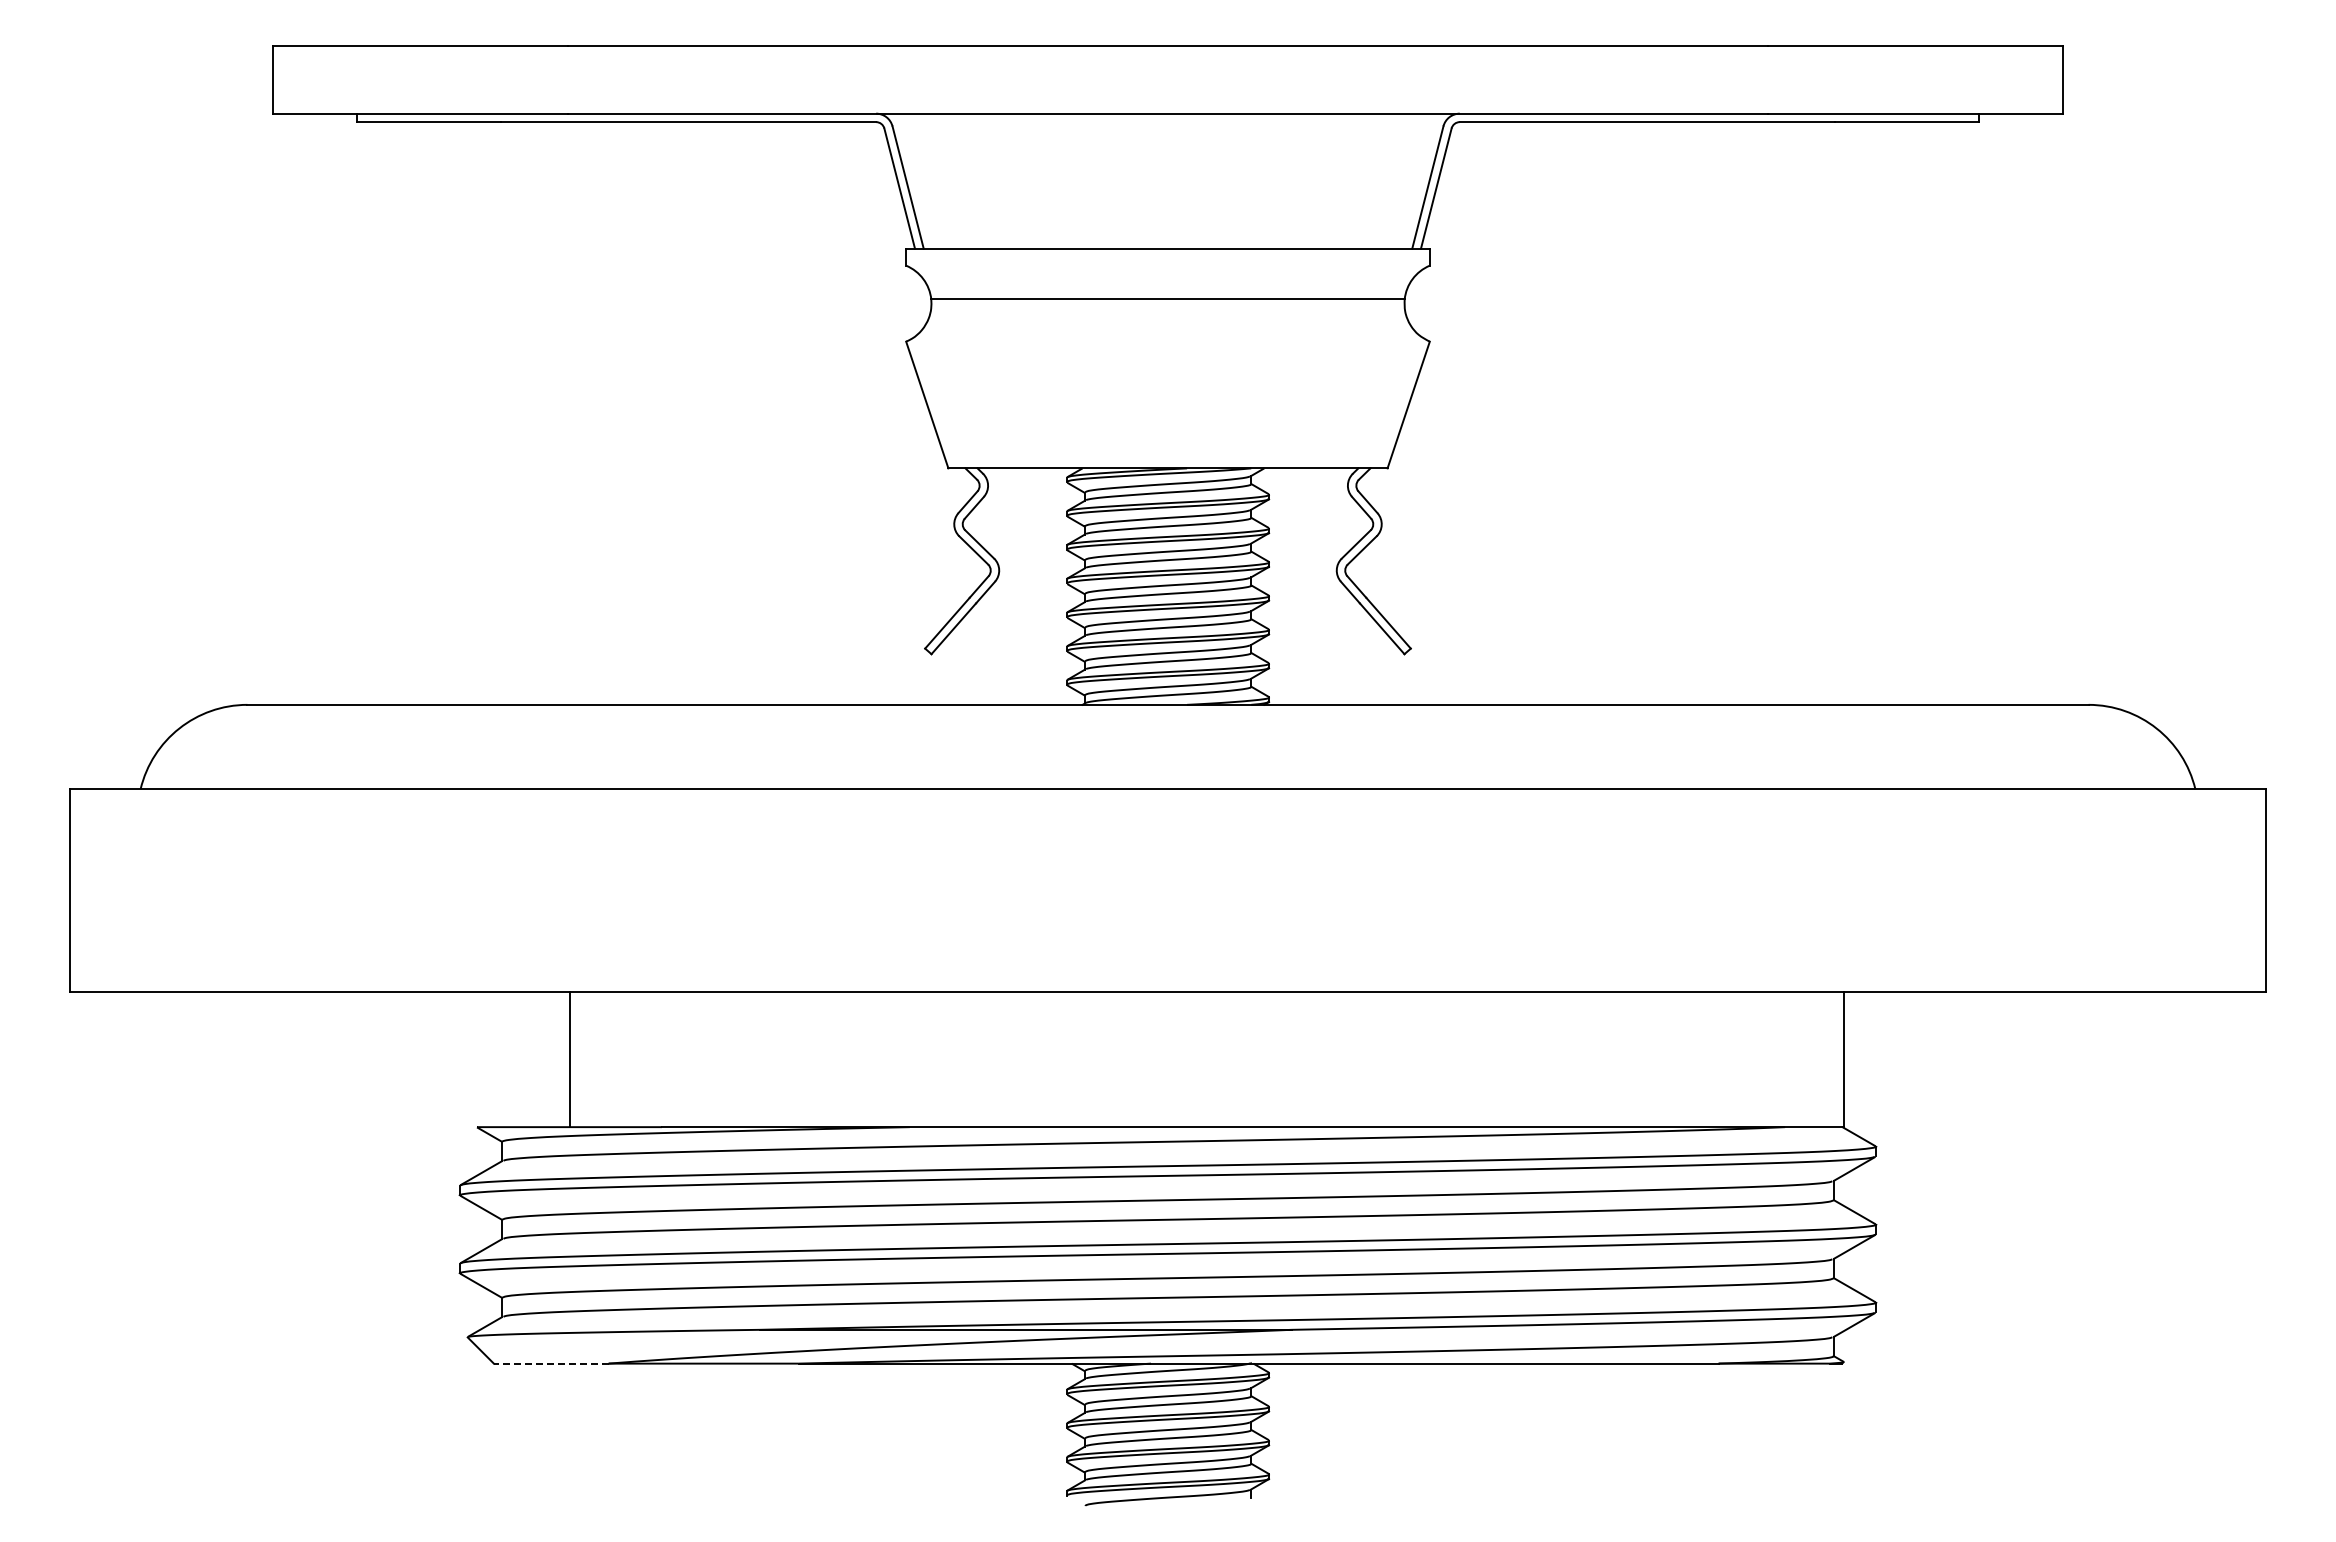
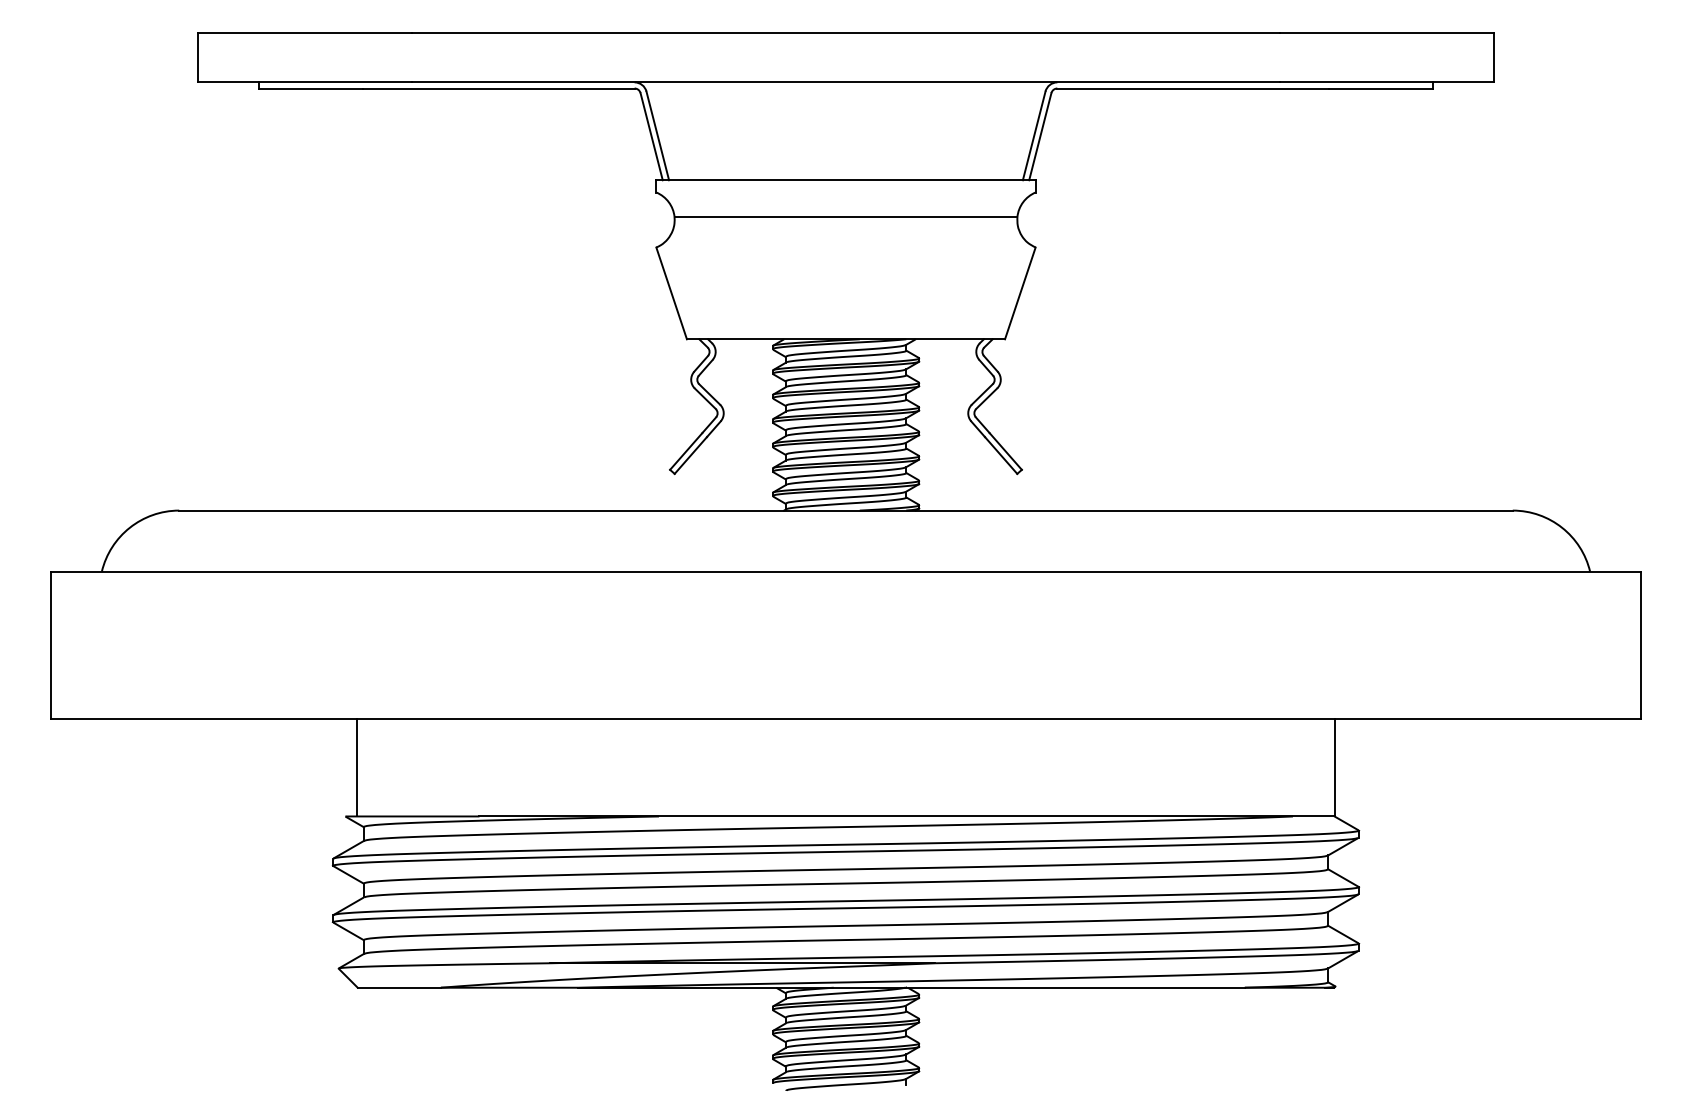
line: (570, 1059) -> (356, 767), moved
line: (550, 1363) -> (398, 987), dashed -> solid

